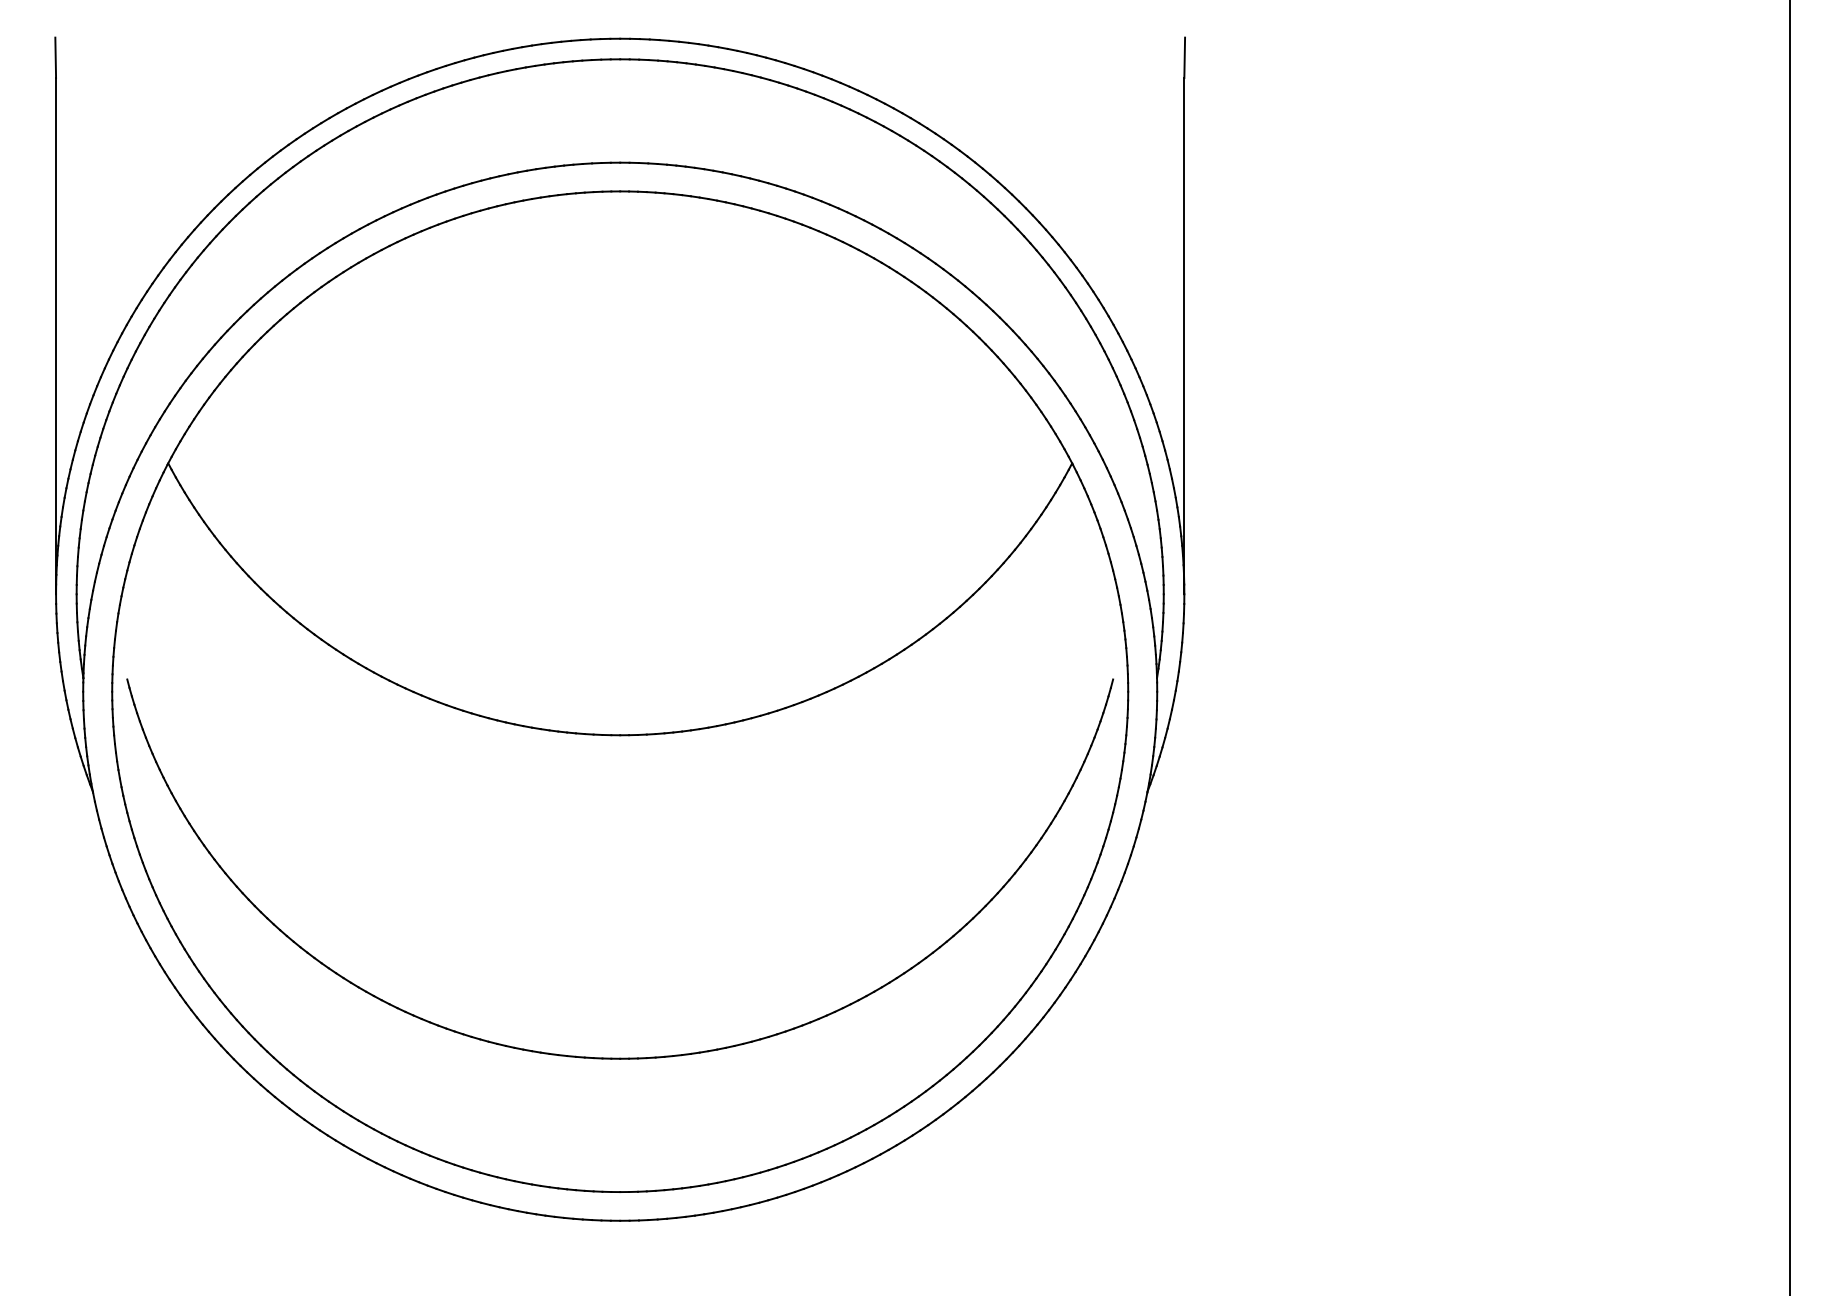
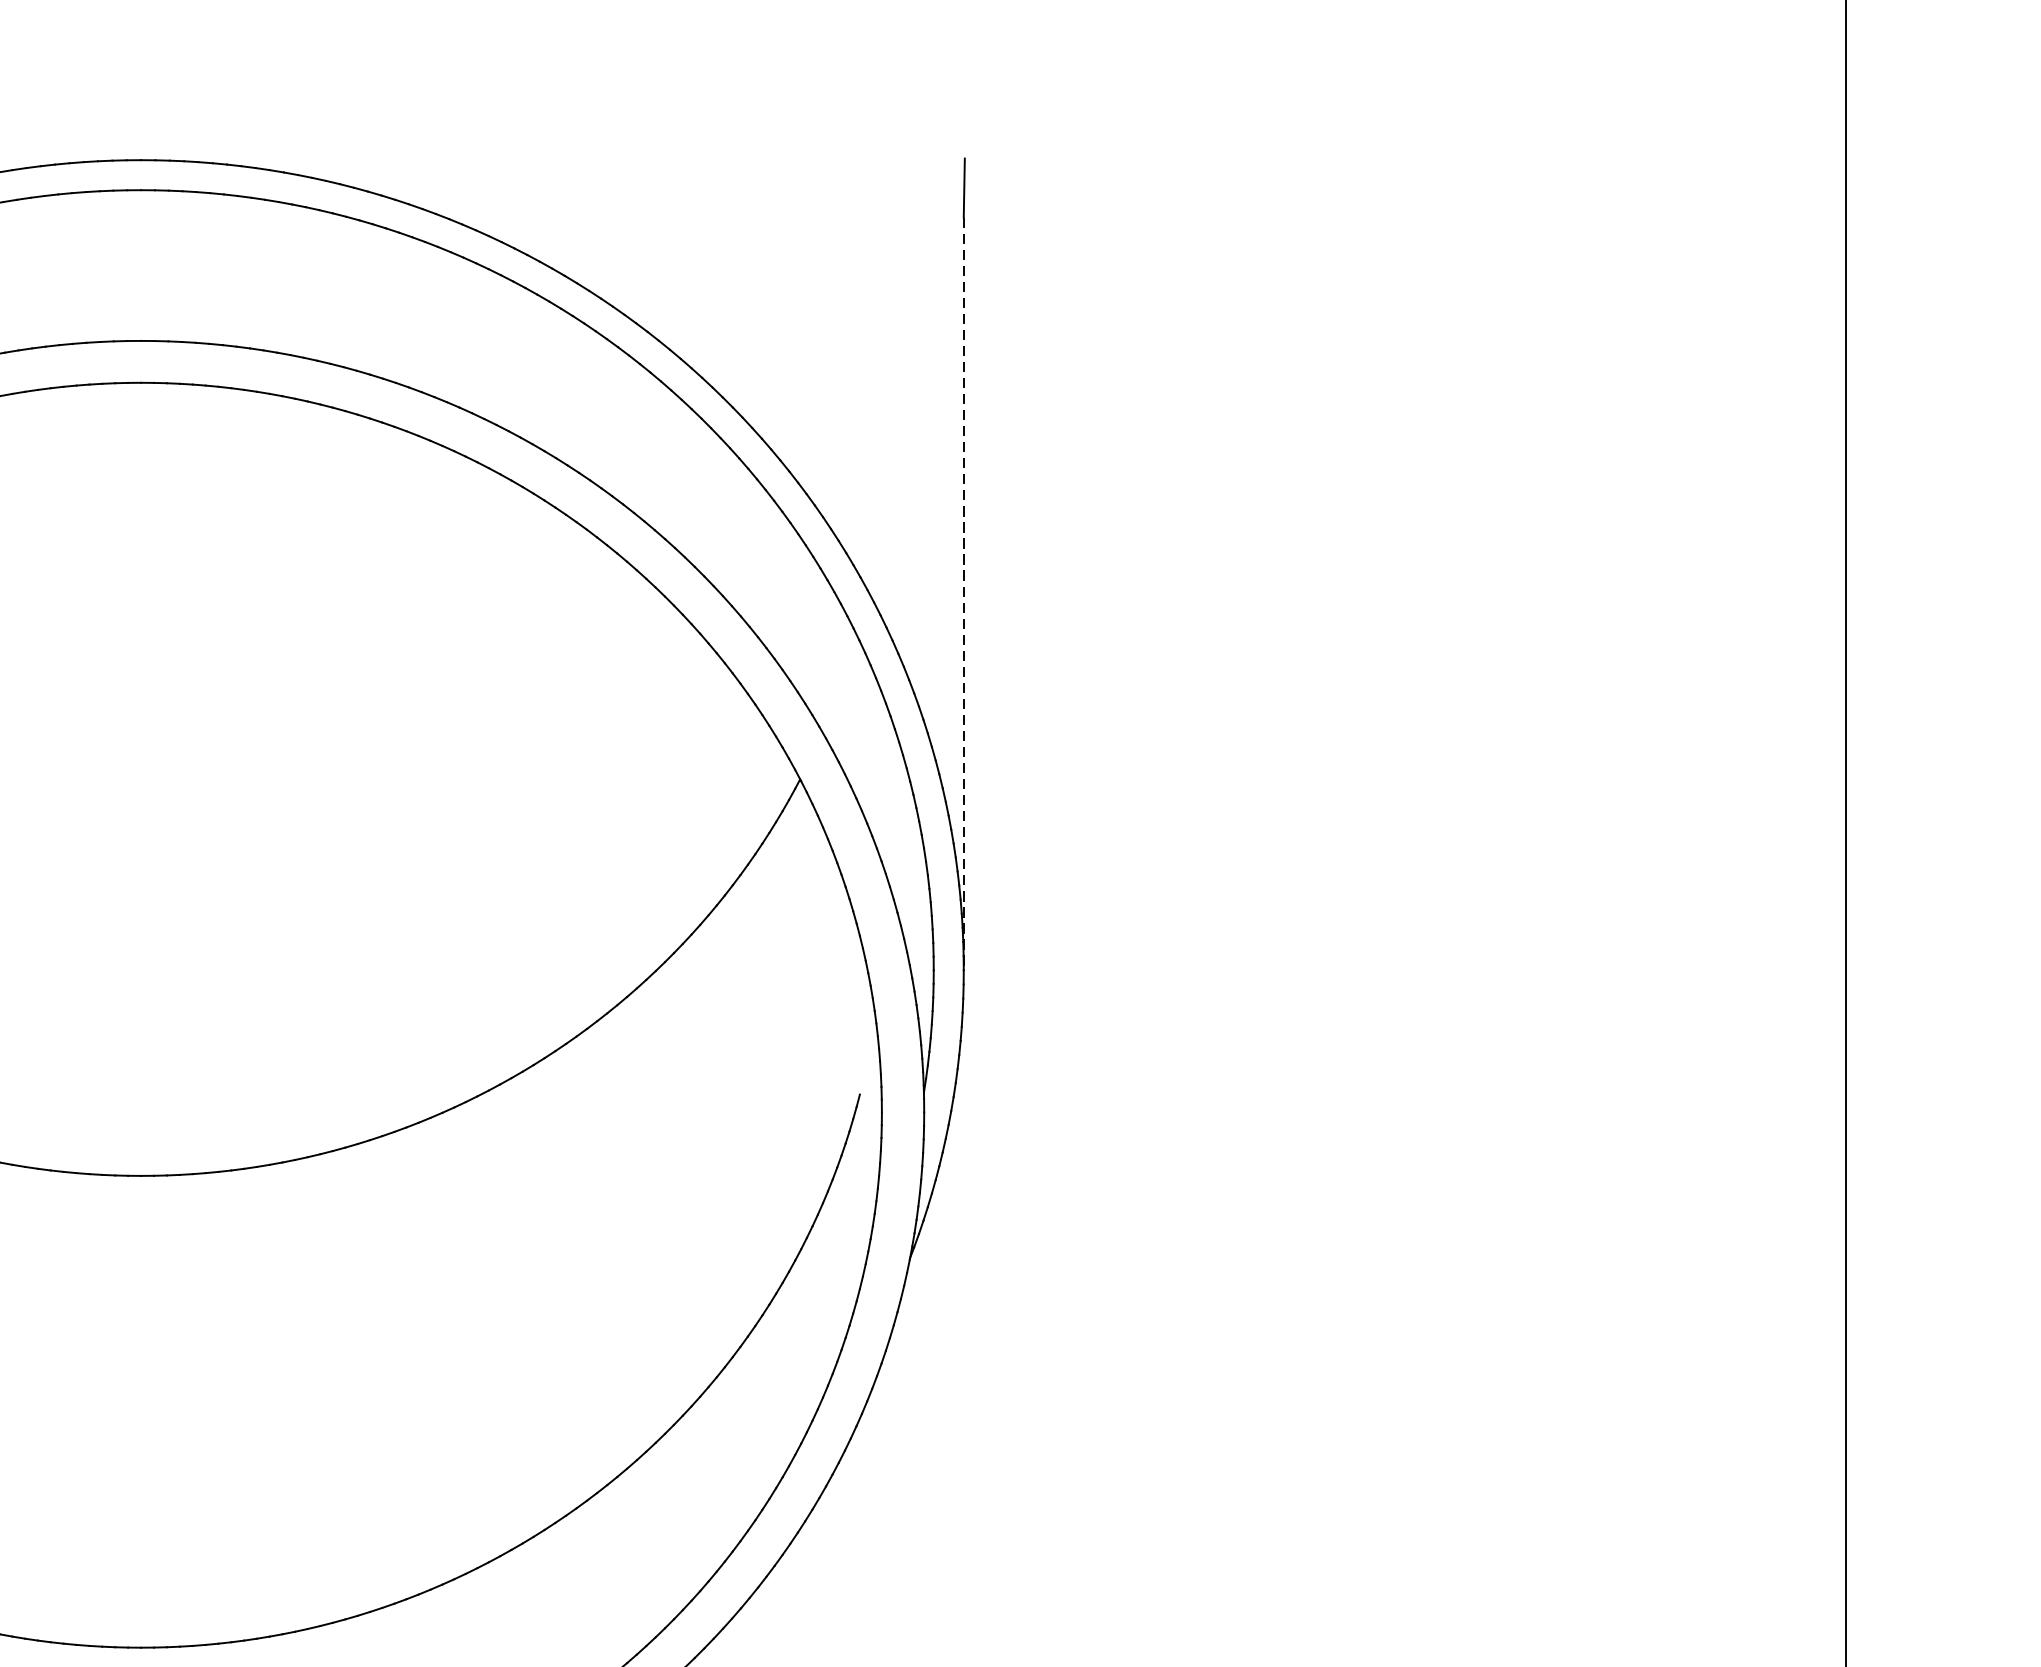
line: (1184, 336) -> (963, 594), solid -> dashed

